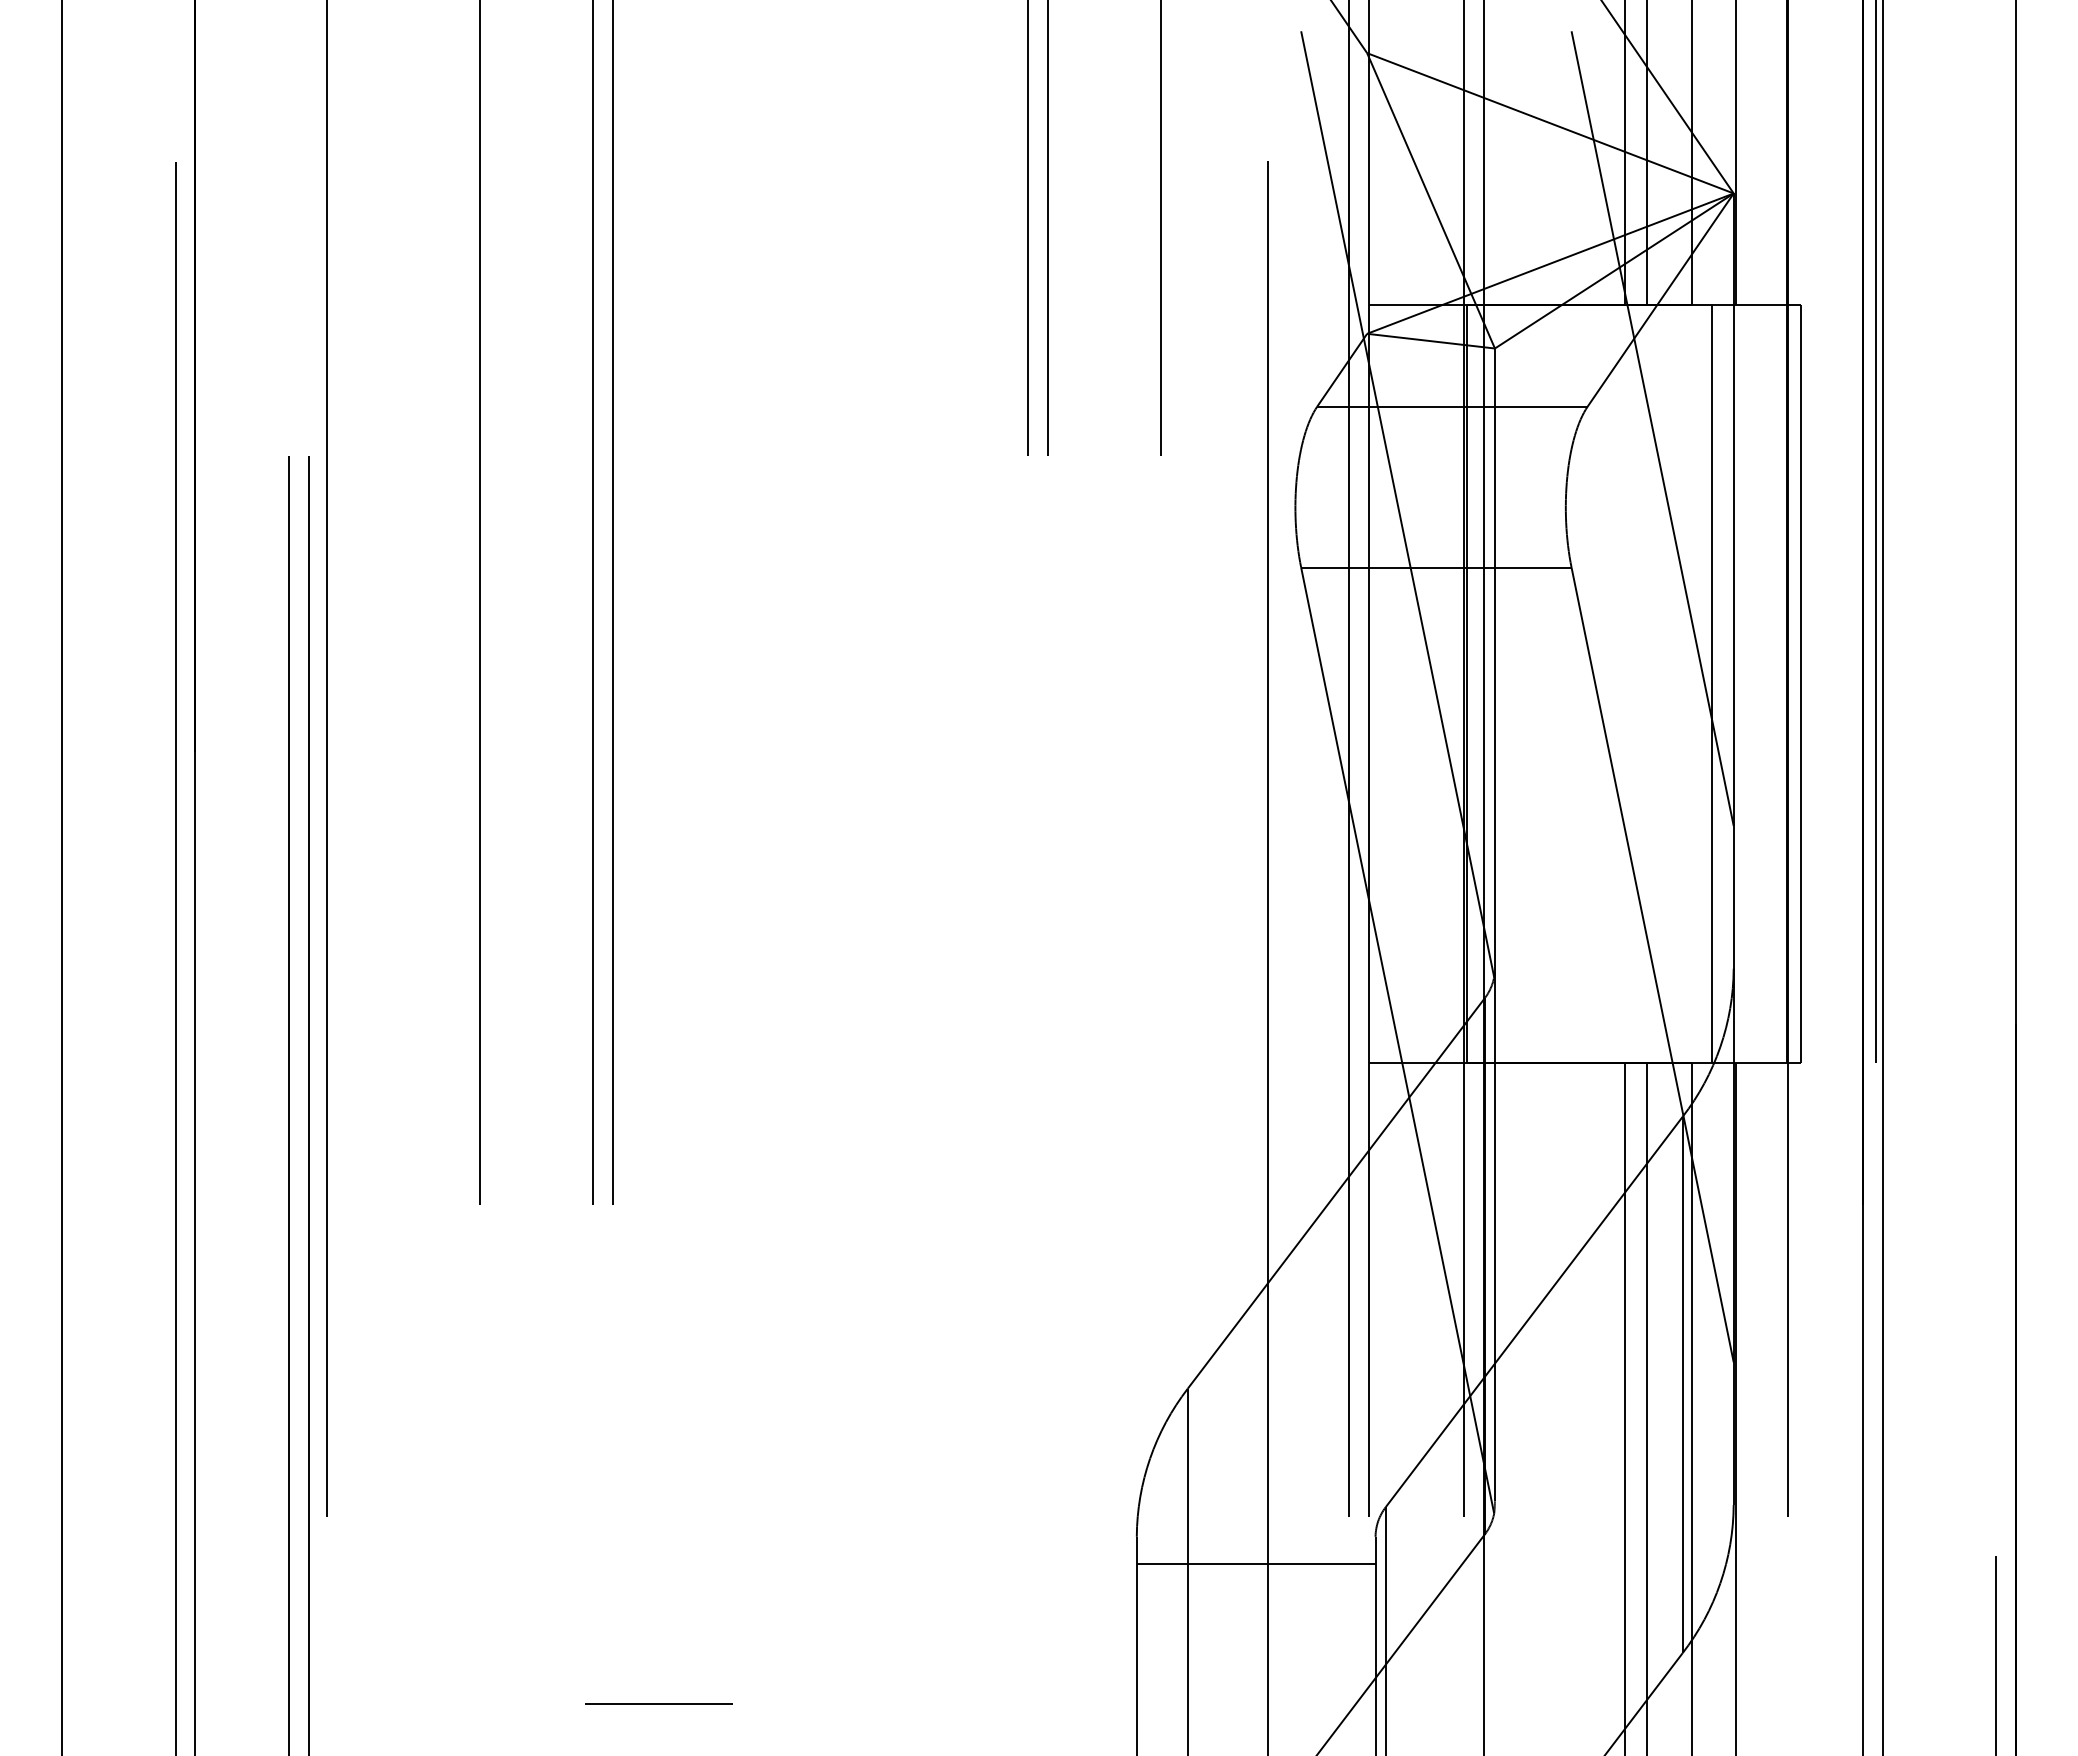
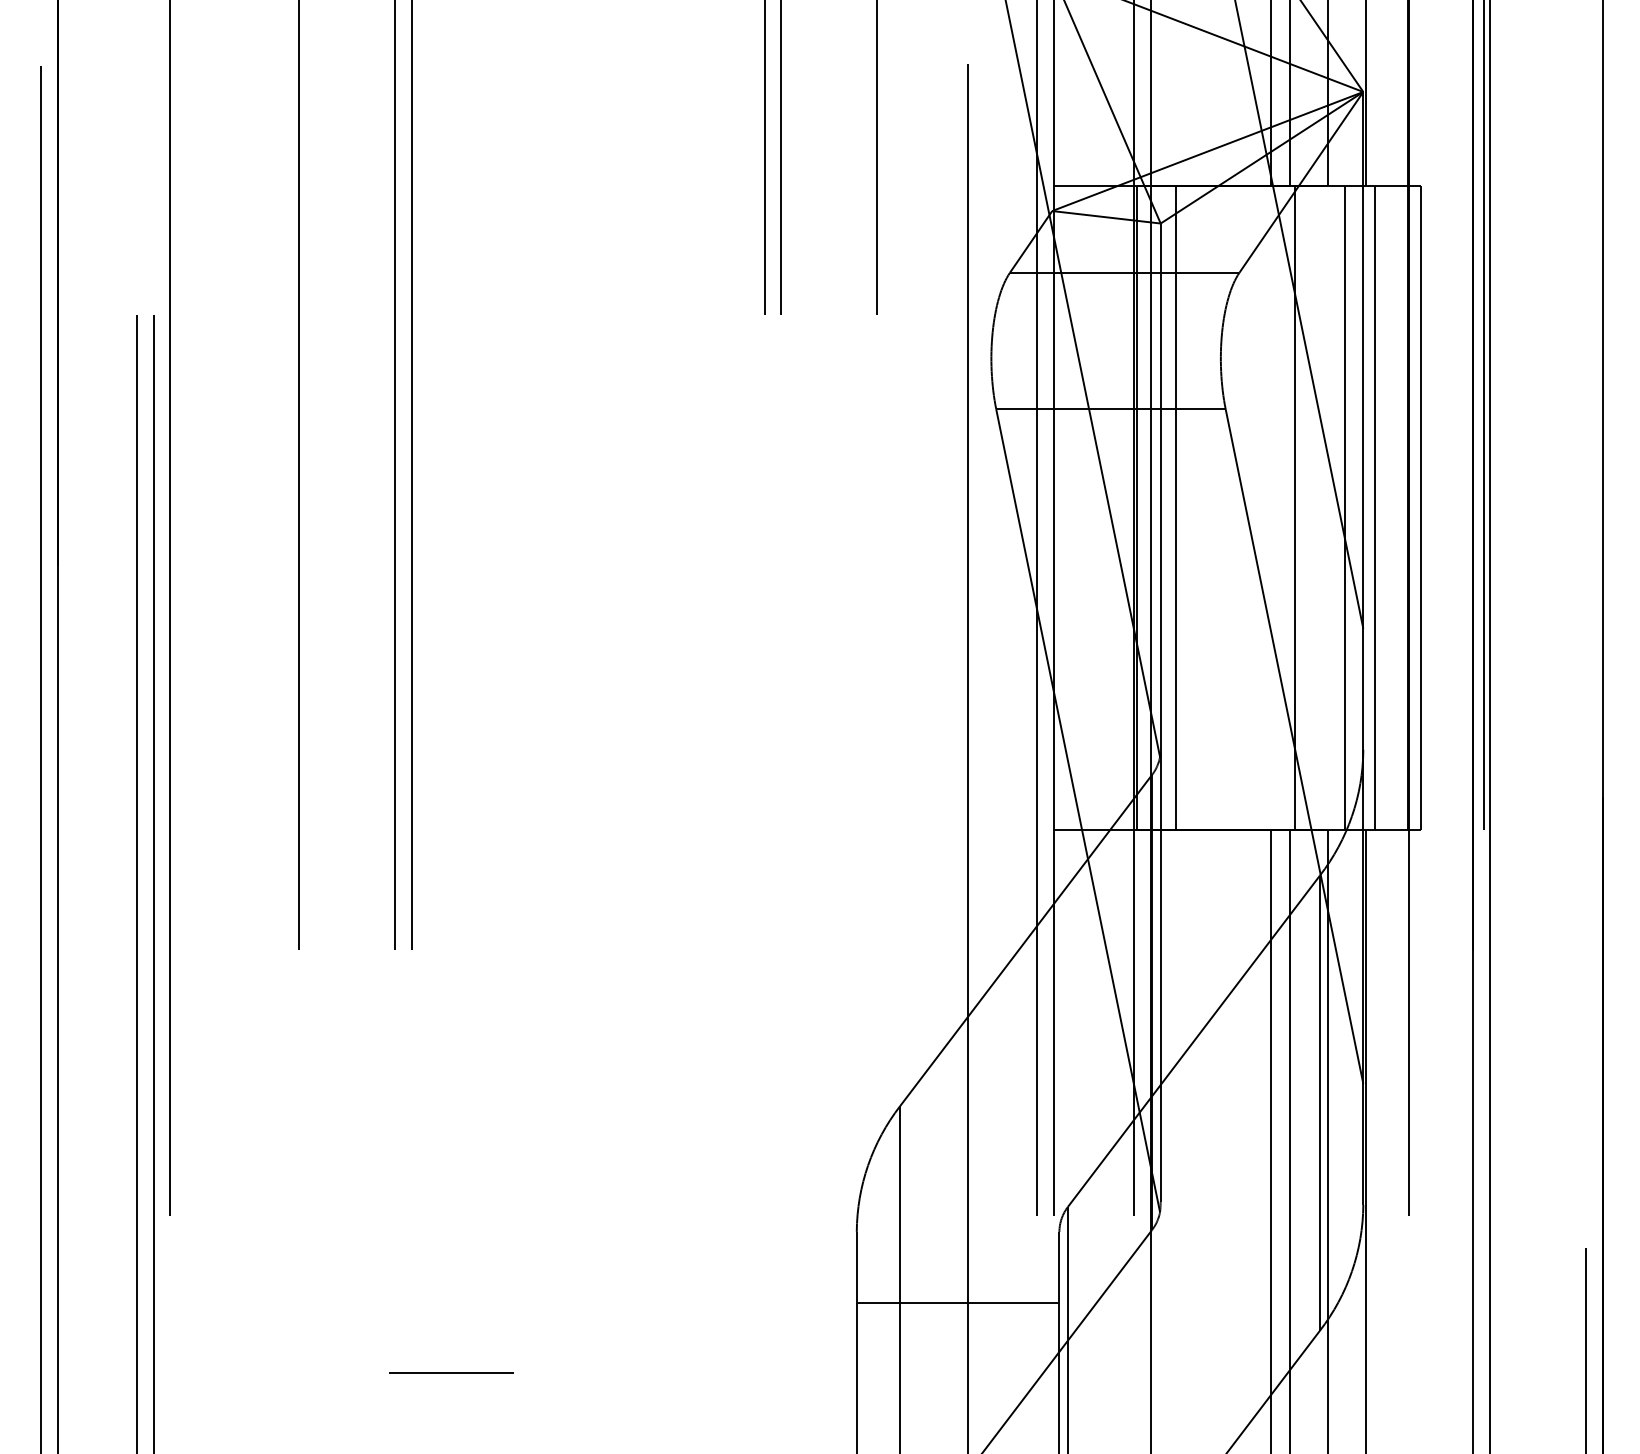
line: (1512, 683) -> (1175, 507), added
line: (1653, 683) -> (1295, 507), added
line: (1747, 683) -> (1375, 507), added
line: (1255, 1563) -> (957, 1302), moved

